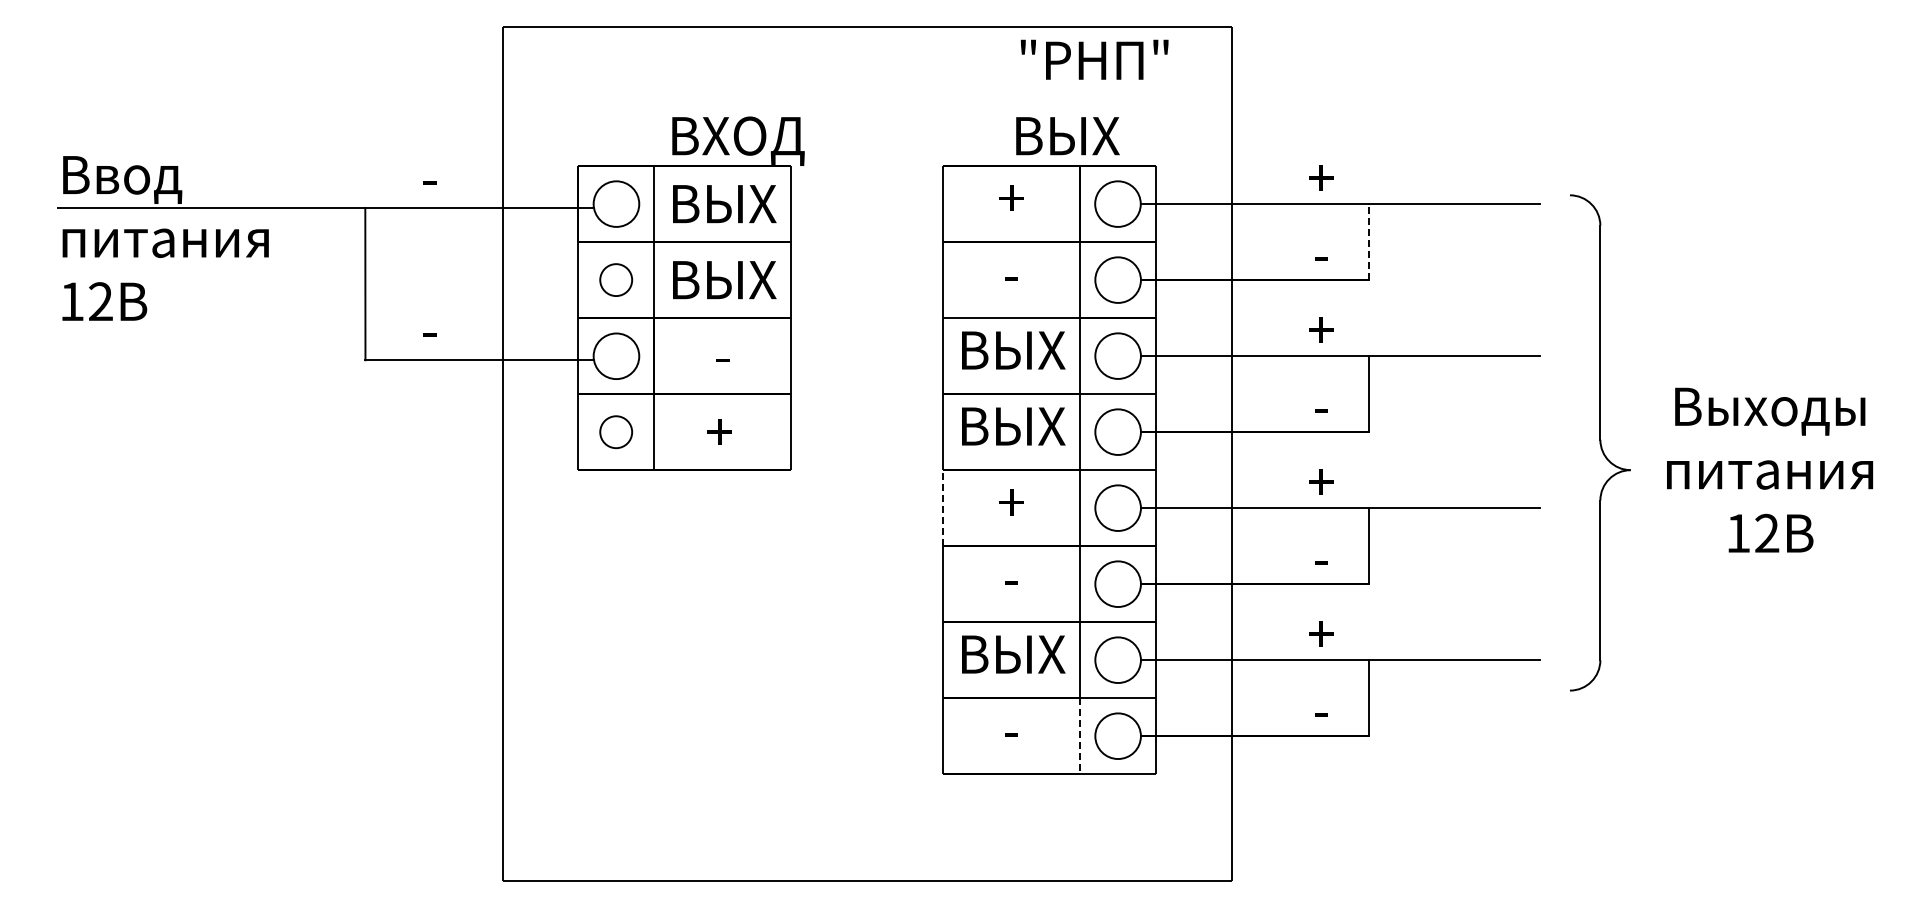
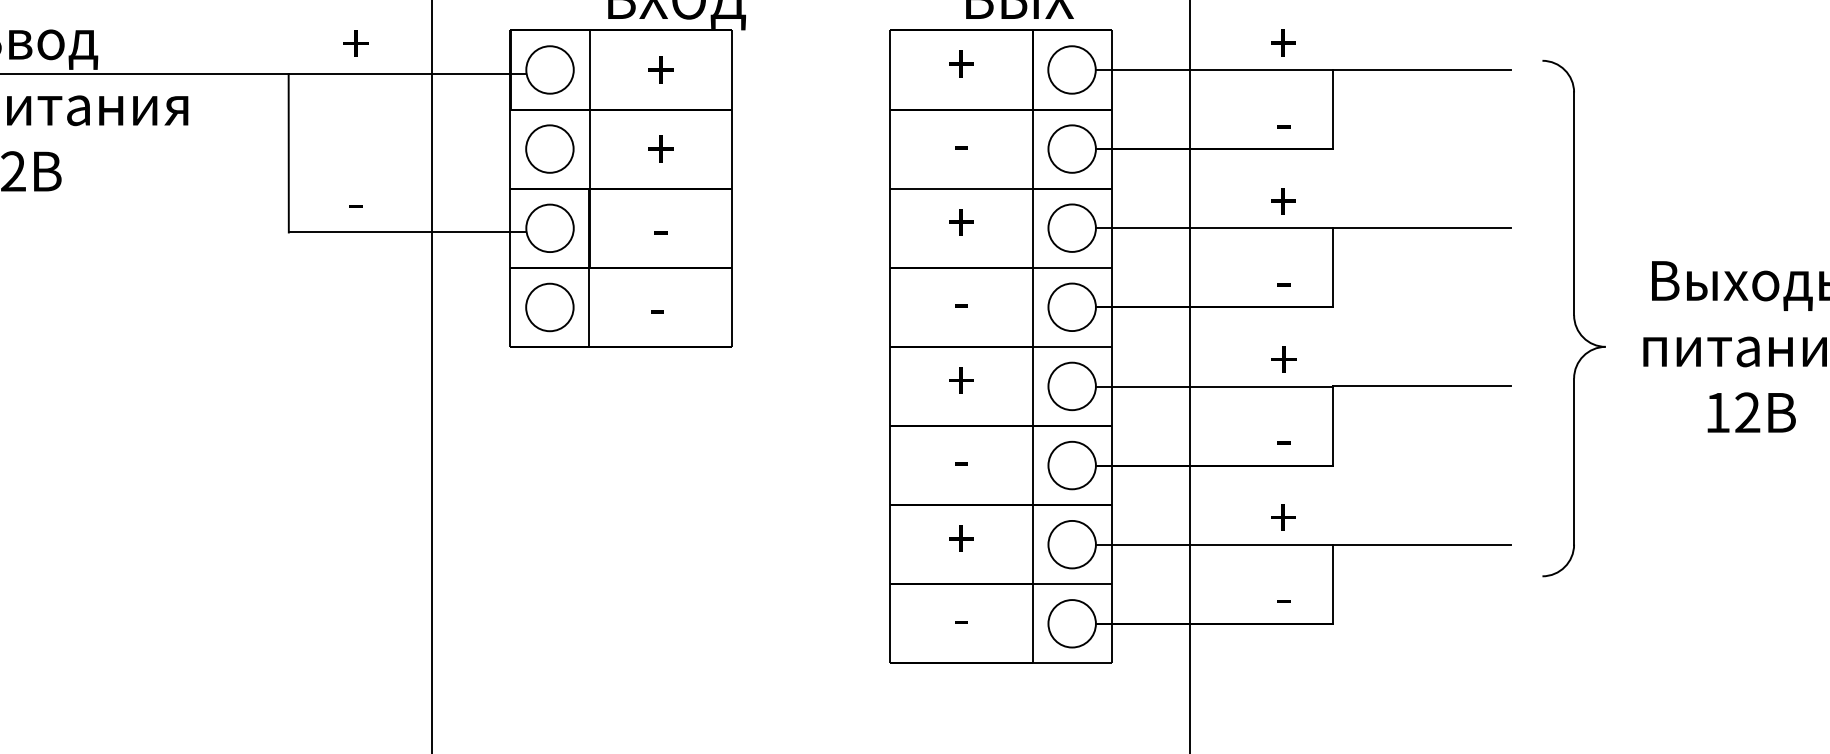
text: (430, 178) -> (356, 43), - -> +
text: (724, 204) -> (662, 70), ВЫХ -> +
line: (1368, 241) -> (1332, 108), dashed -> solid
part: (615, 279) -> (549, 148), size x1.43
text: (724, 280) -> (662, 149), ВЫХ -> +
text: (1013, 350) -> (963, 222), ВЫХ -> +
text: (1013, 426) -> (963, 301), ВЫХ -> -
part: (615, 431) -> (549, 306), size x1.43
text: (719, 431) -> (657, 306), + -> -
line: (943, 507) -> (890, 385), dashed -> solid
text: (1013, 654) -> (963, 538), ВЫХ -> +
line: (1080, 736) -> (1033, 624), dashed -> solid

